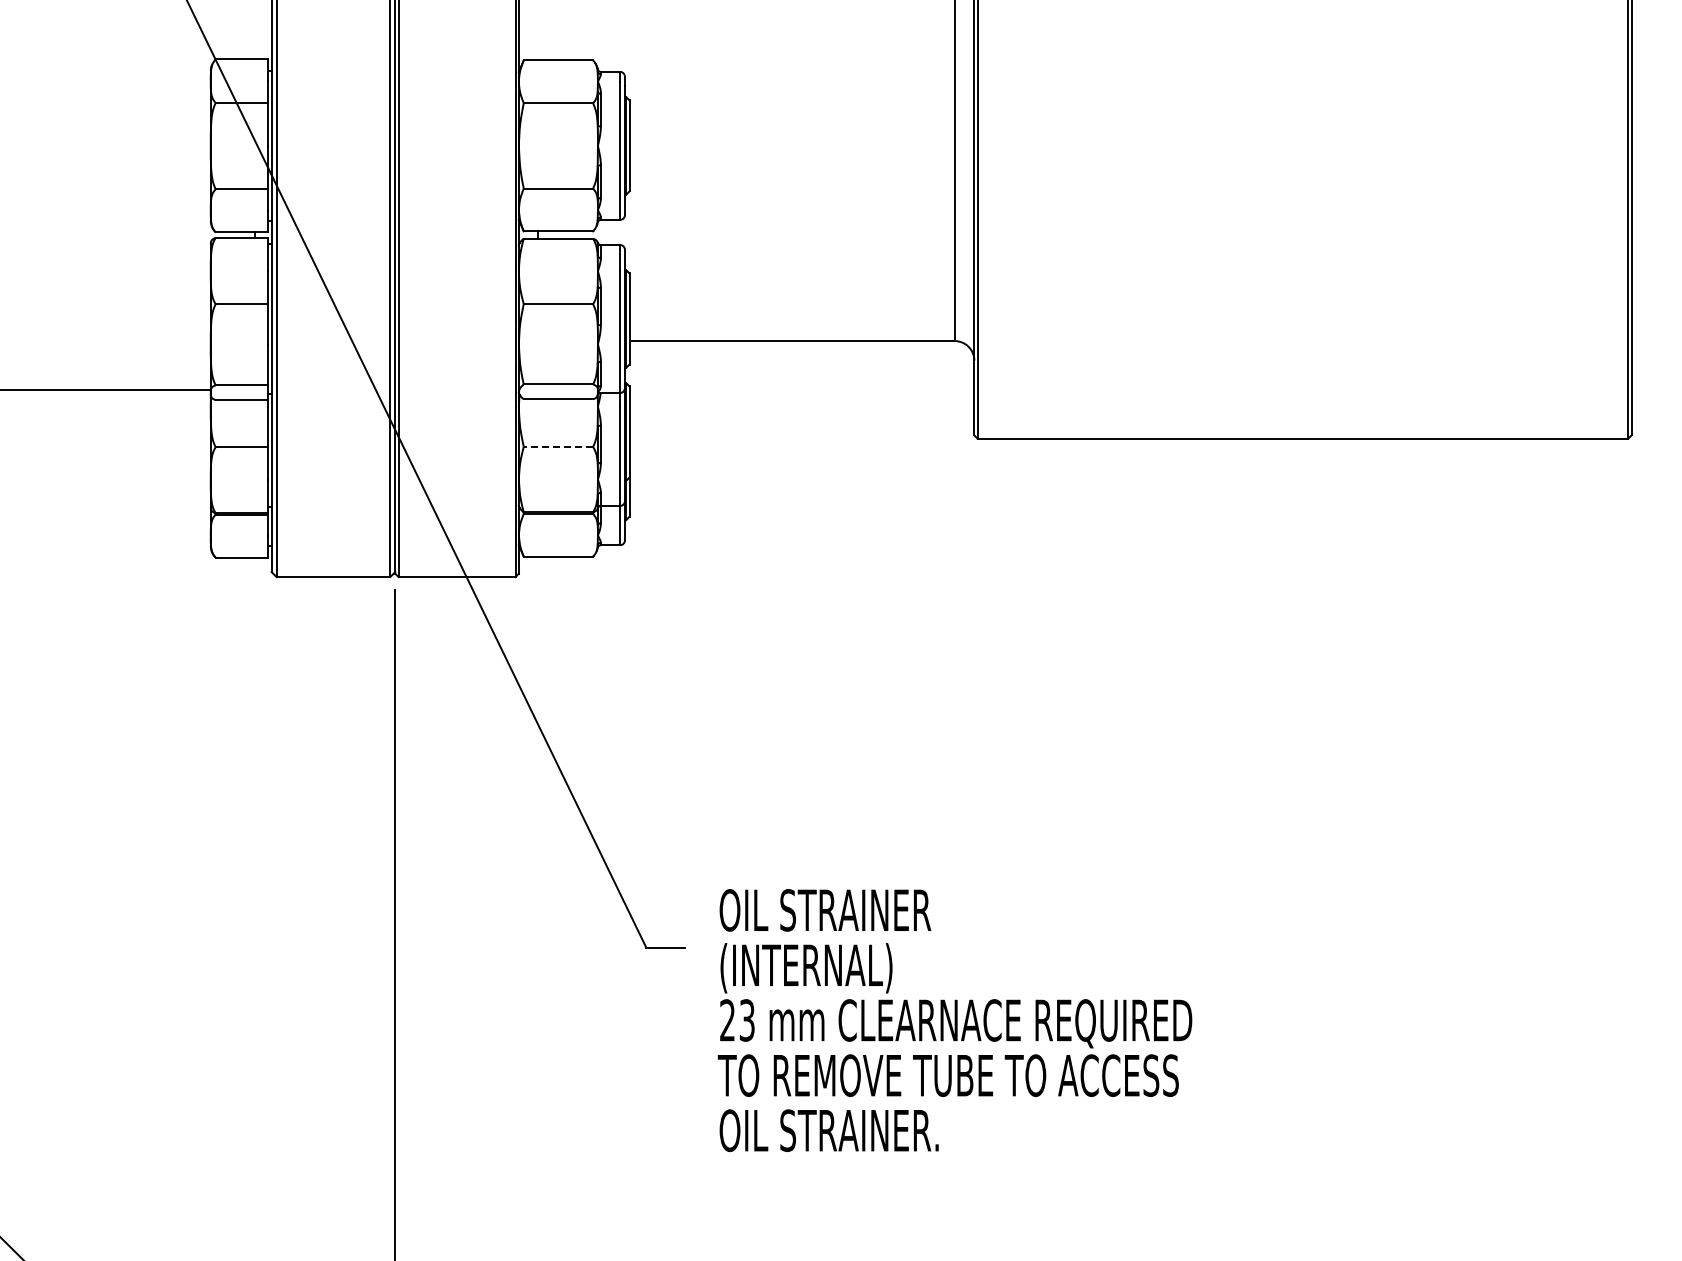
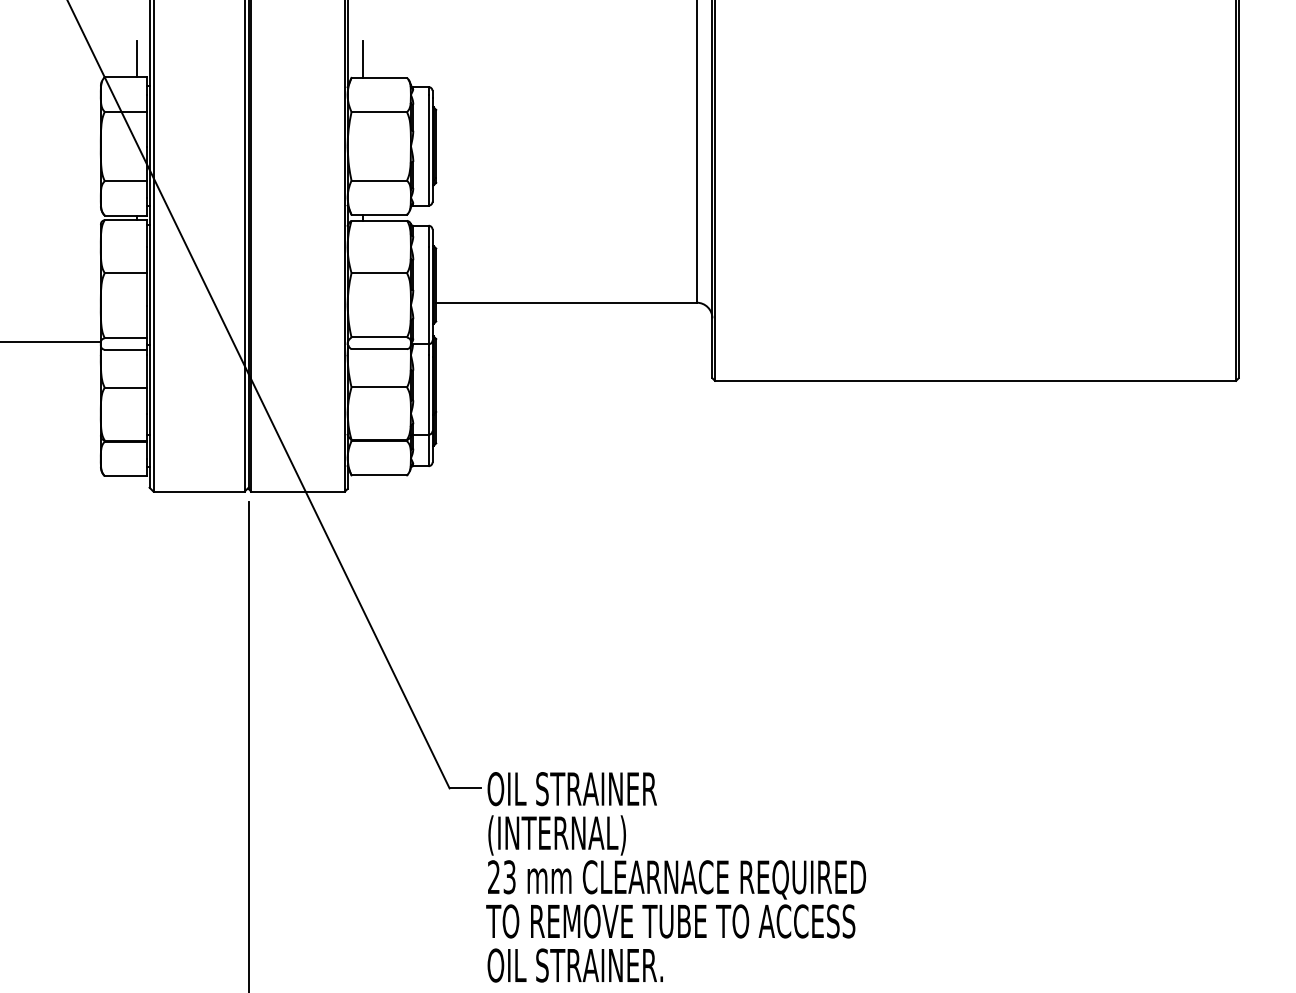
line: (255, 36) -> (136, 58), added
line: (538, 36) -> (363, 58), added
line: (558, 446) -> (379, 387), dashed -> solid
text: (954, 1020) -> (675, 877), moved

